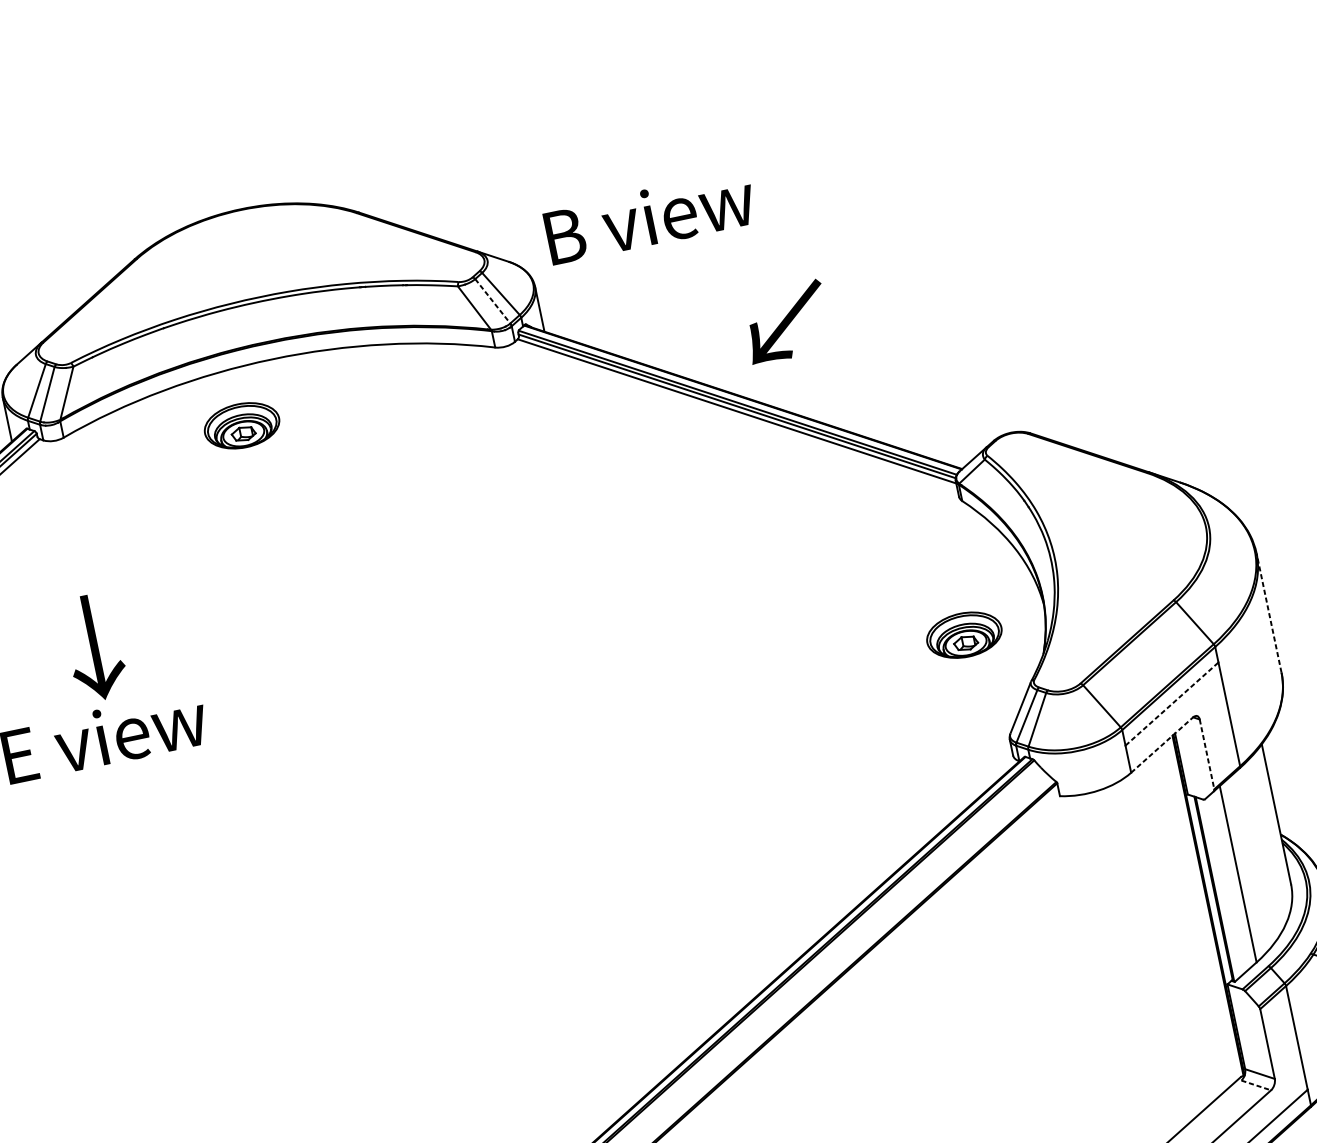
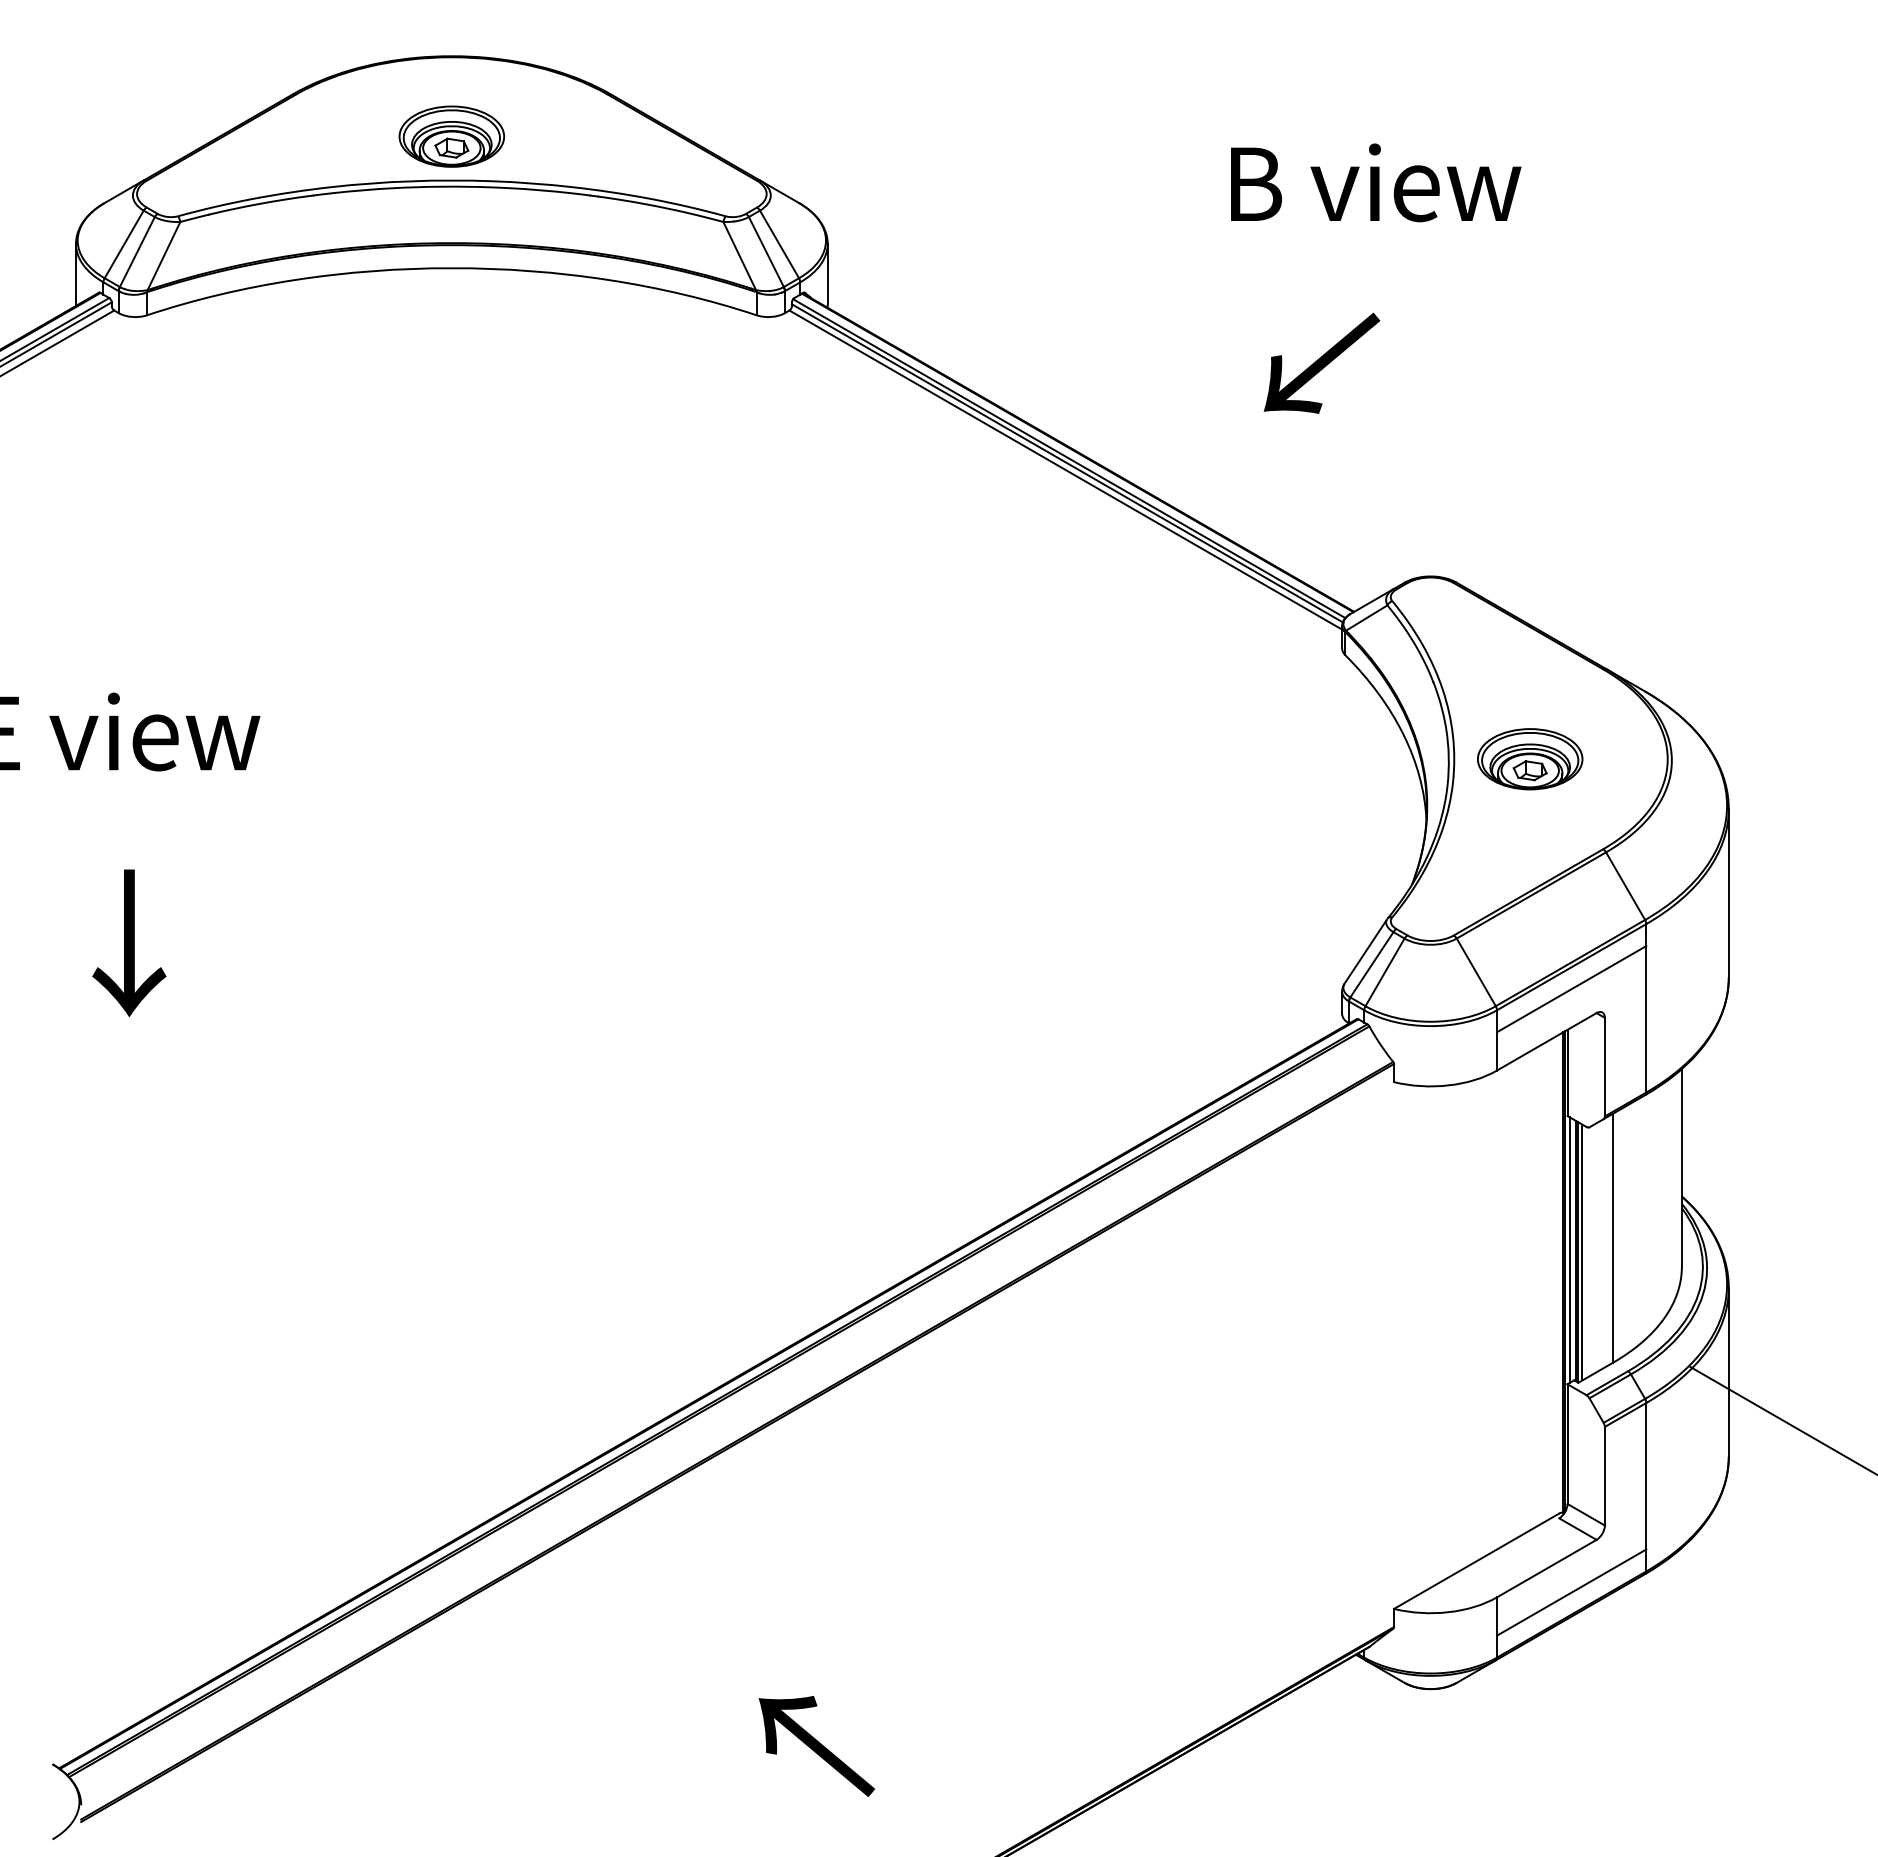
text: (650, 216) -> (1376, 182), moved
line: (492, 301) -> (766, 252), dashed -> solid
text: (786, 321) -> (1321, 362), moved
part: (241, 425) -> (451, 136), moved
line: (1268, 612) -> (1728, 892), dashed -> solid
part: (964, 635) -> (1530, 759), moved
text: (94, 647) -> (129, 943), moved
line: (1172, 703) -> (1572, 988), dashed -> solid
line: (1162, 744) -> (1547, 1041), dashed -> solid
line: (1206, 754) -> (1604, 1067), dashed -> solid
line: (1209, 888) -> (1570, 1249), added
line: (1218, 888) -> (1582, 1252), added
line: (1256, 1085) -> (1577, 1529), dashed -> solid

